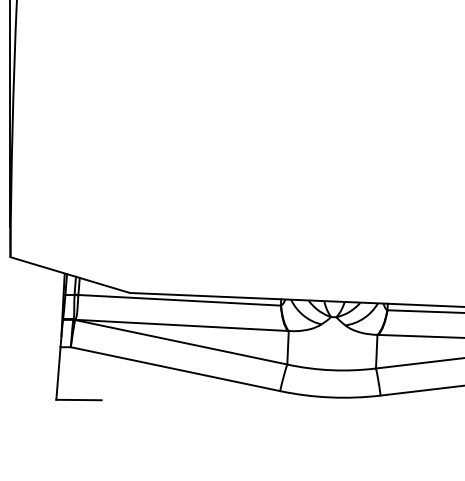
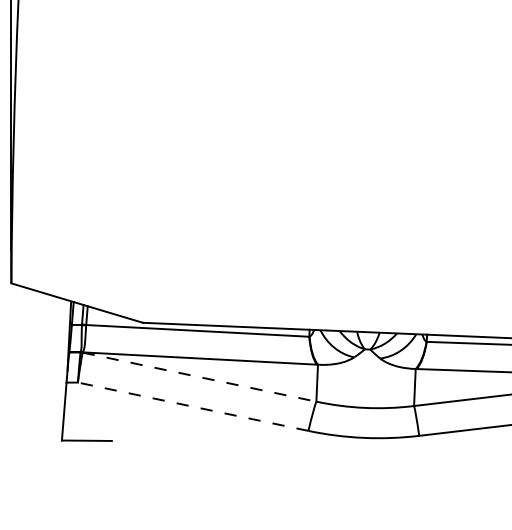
line: (181, 342) -> (199, 377), solid -> dashed
line: (175, 369) -> (193, 407), solid -> dashed

